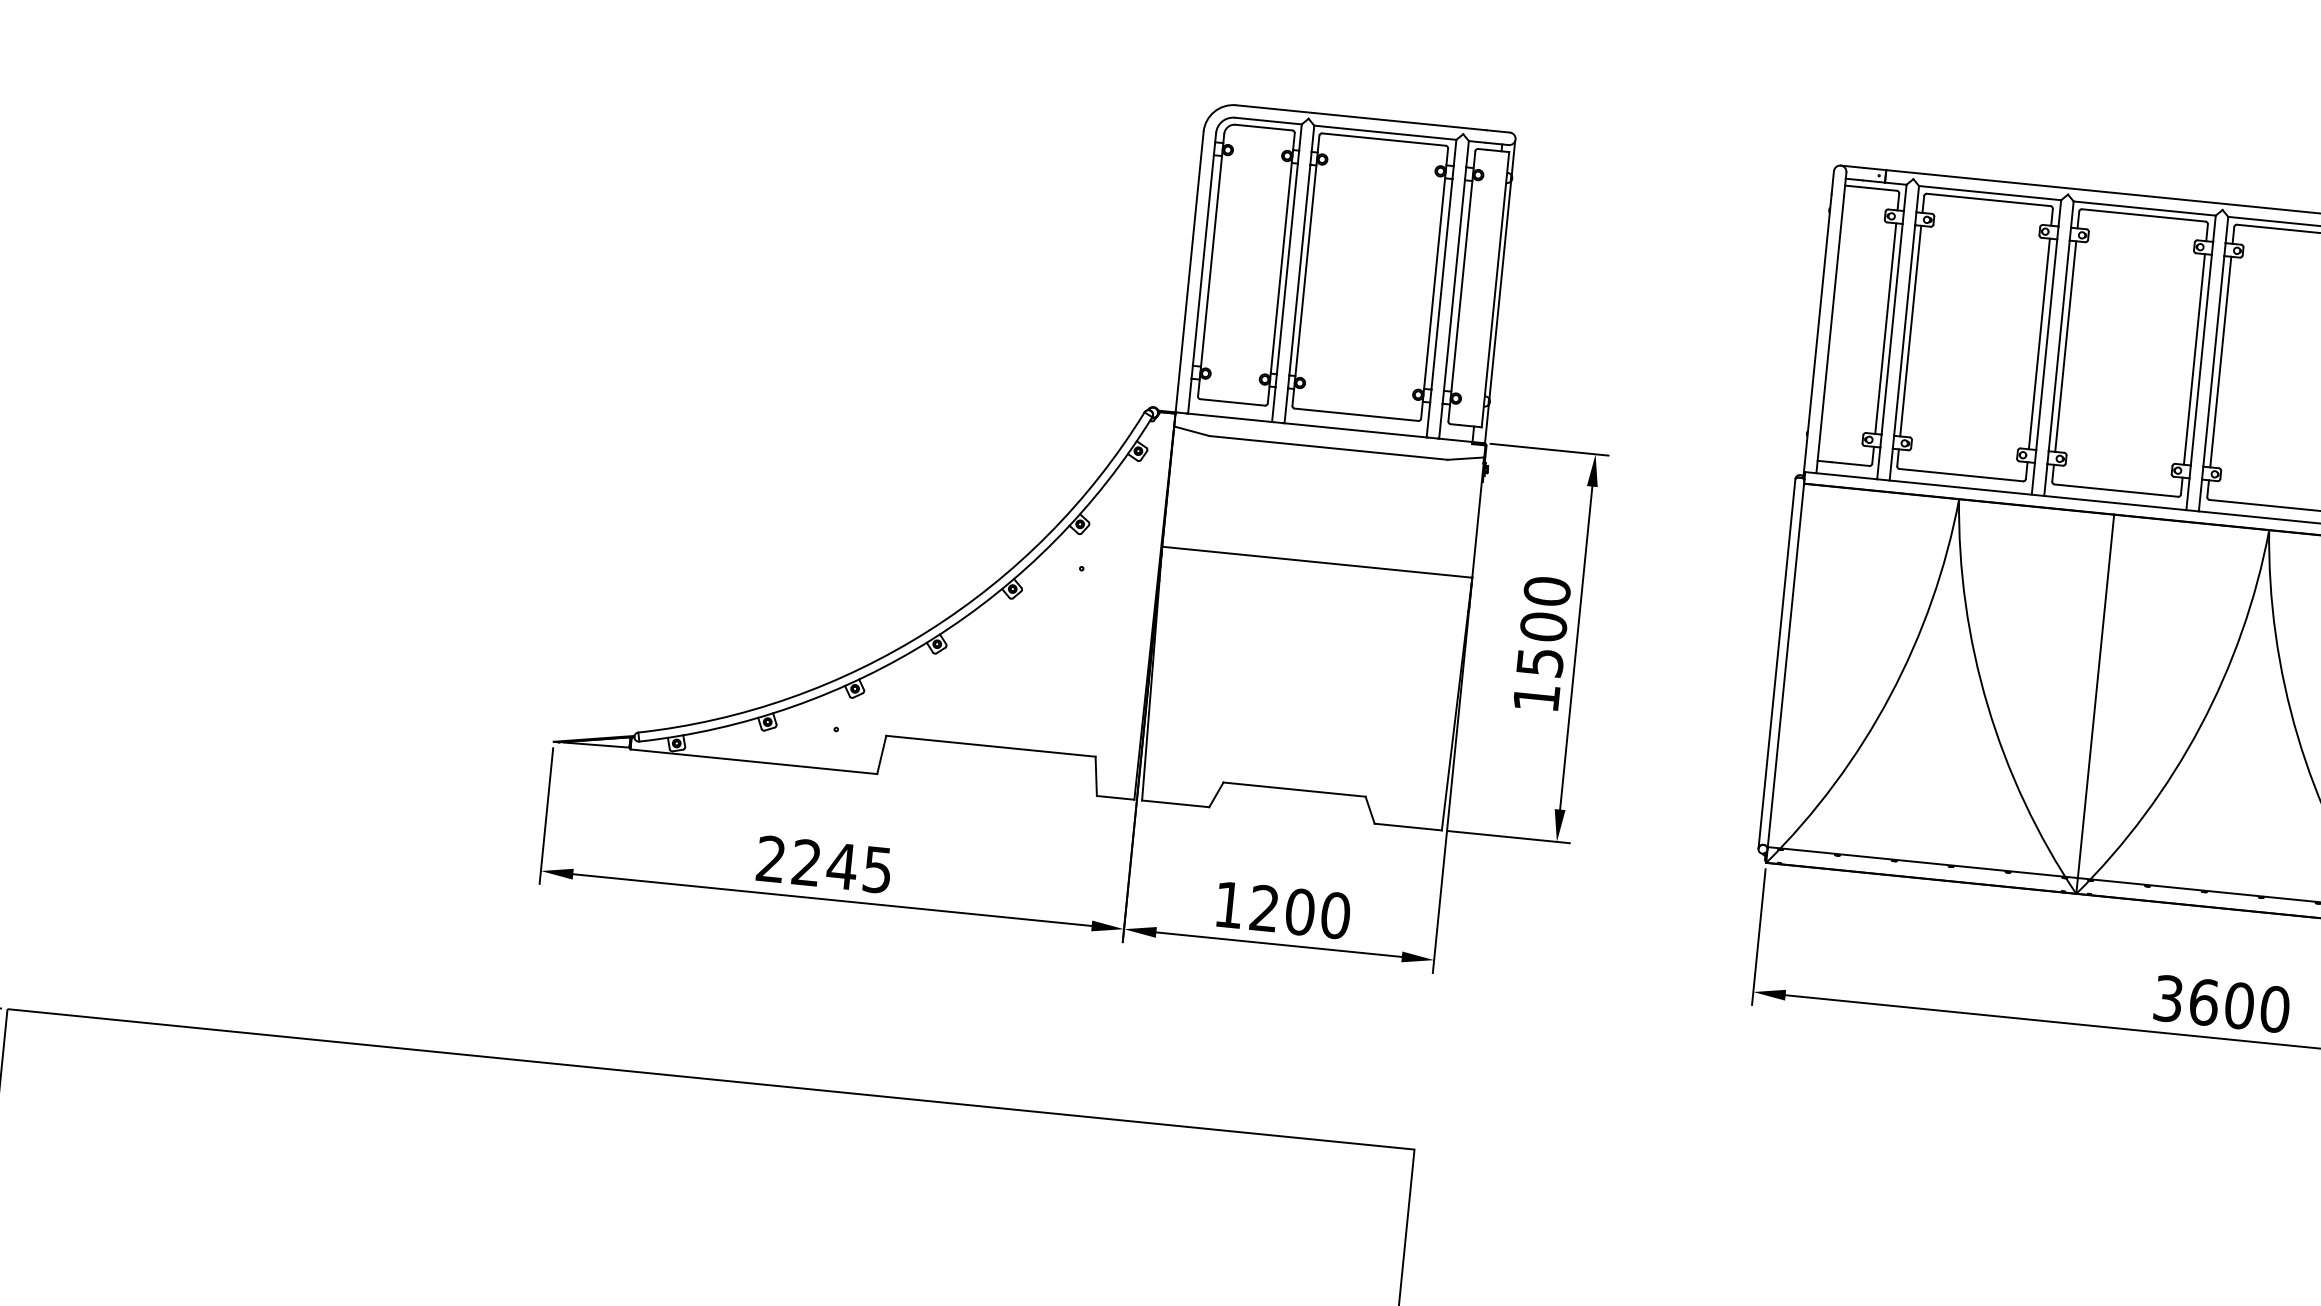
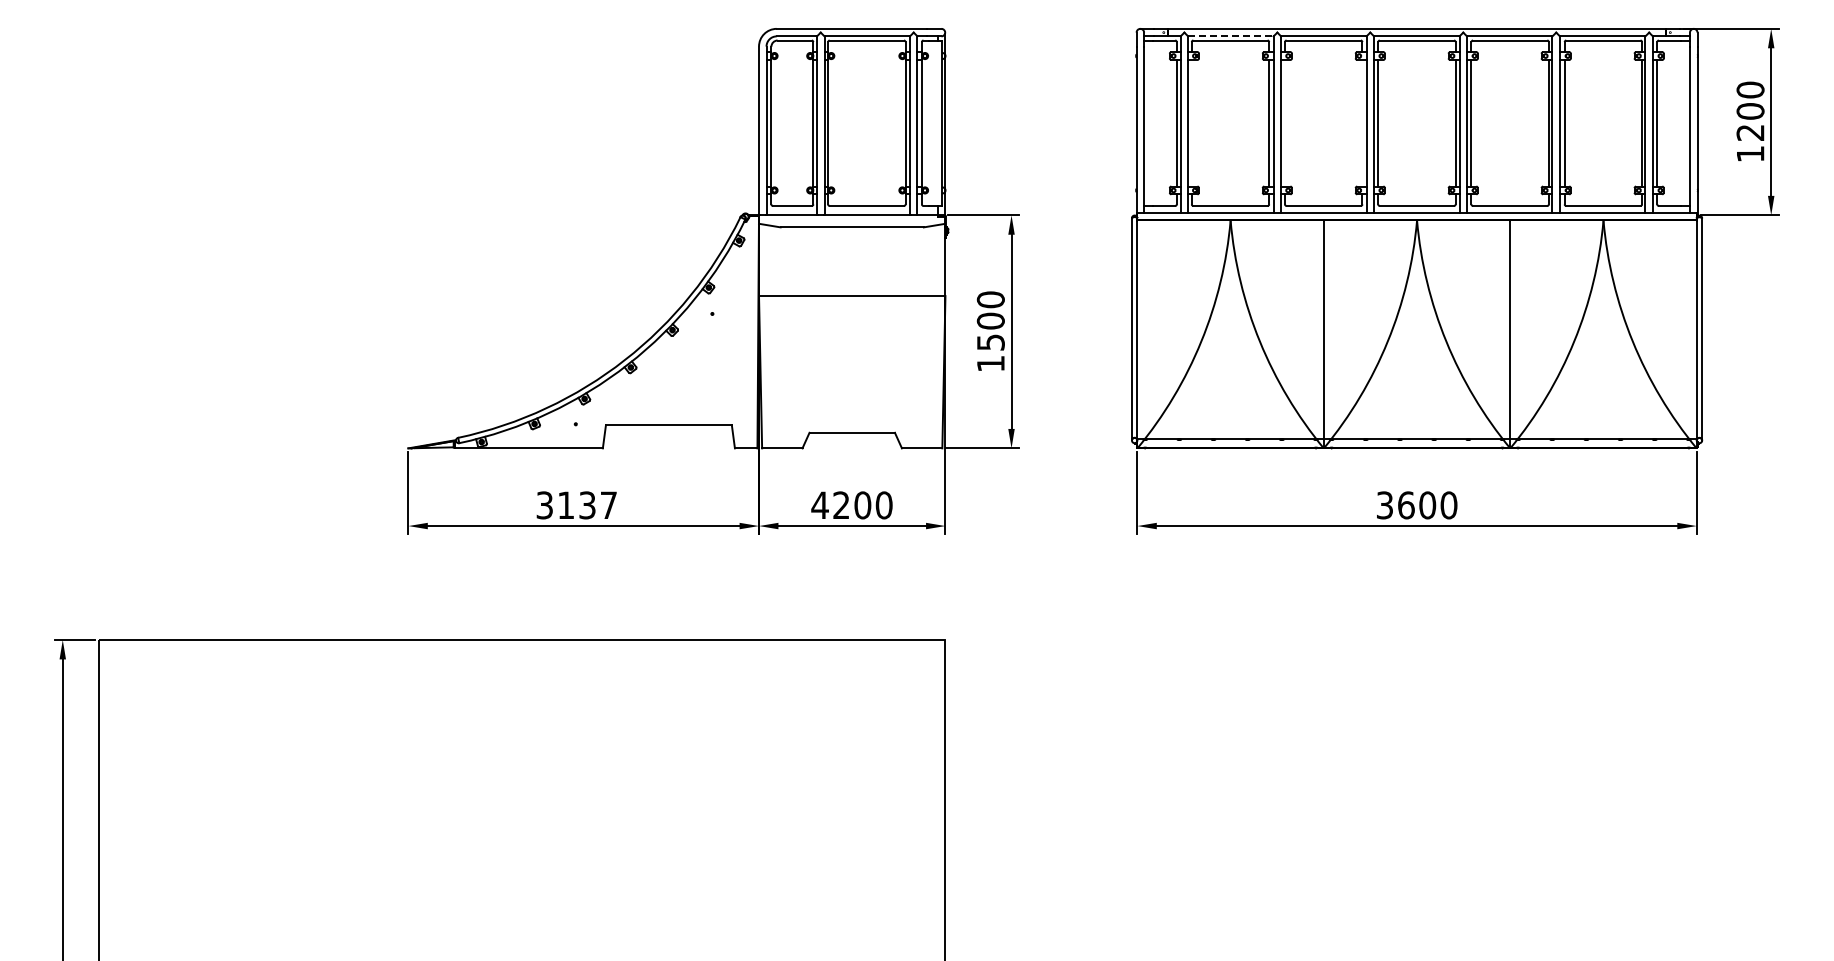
line: (1989, 193) -> (1230, 36), solid -> dashed
line: (1910, 329) -> (1191, 122), removed
line: (2066, 345) -> (1285, 122), removed
line: (2194, 358) -> (1362, 122), removed
text: (823, 864) -> (576, 505), 2245 -> 3137
text: (1228, 903) -> (819, 504), 1200 -> 4200

